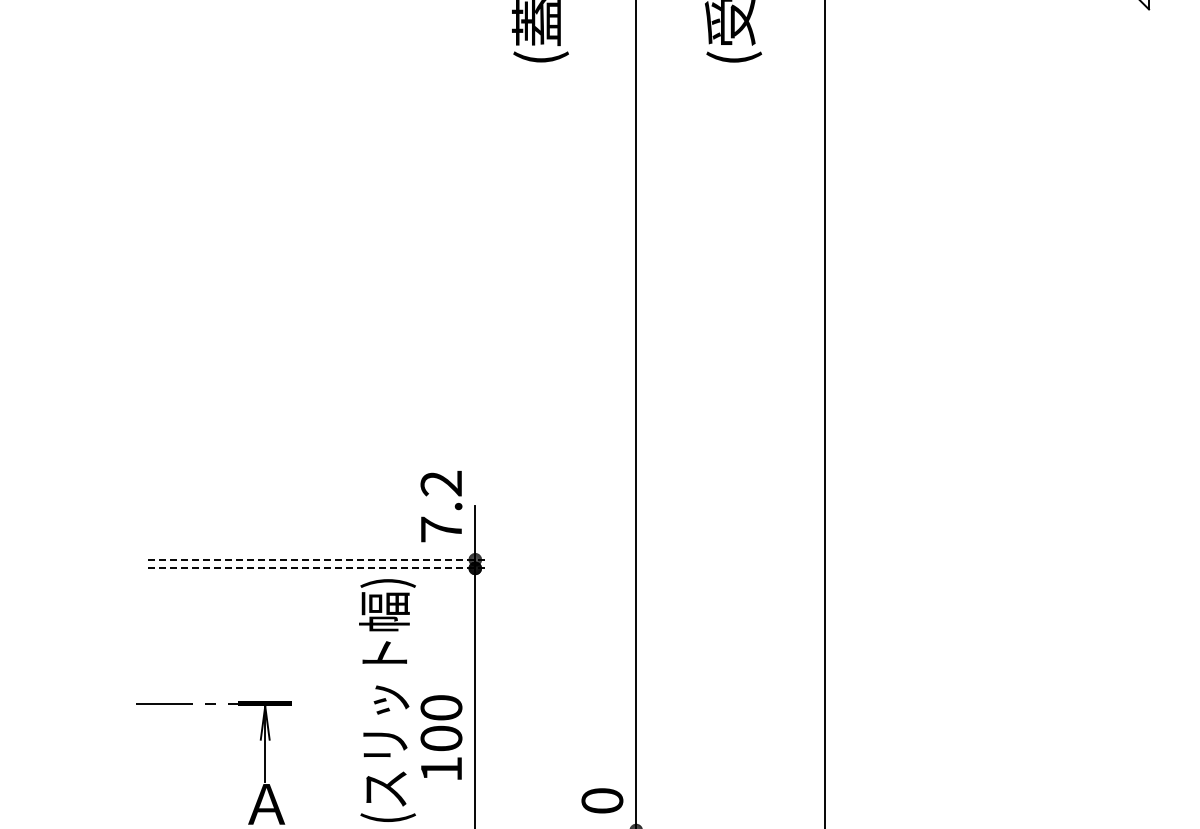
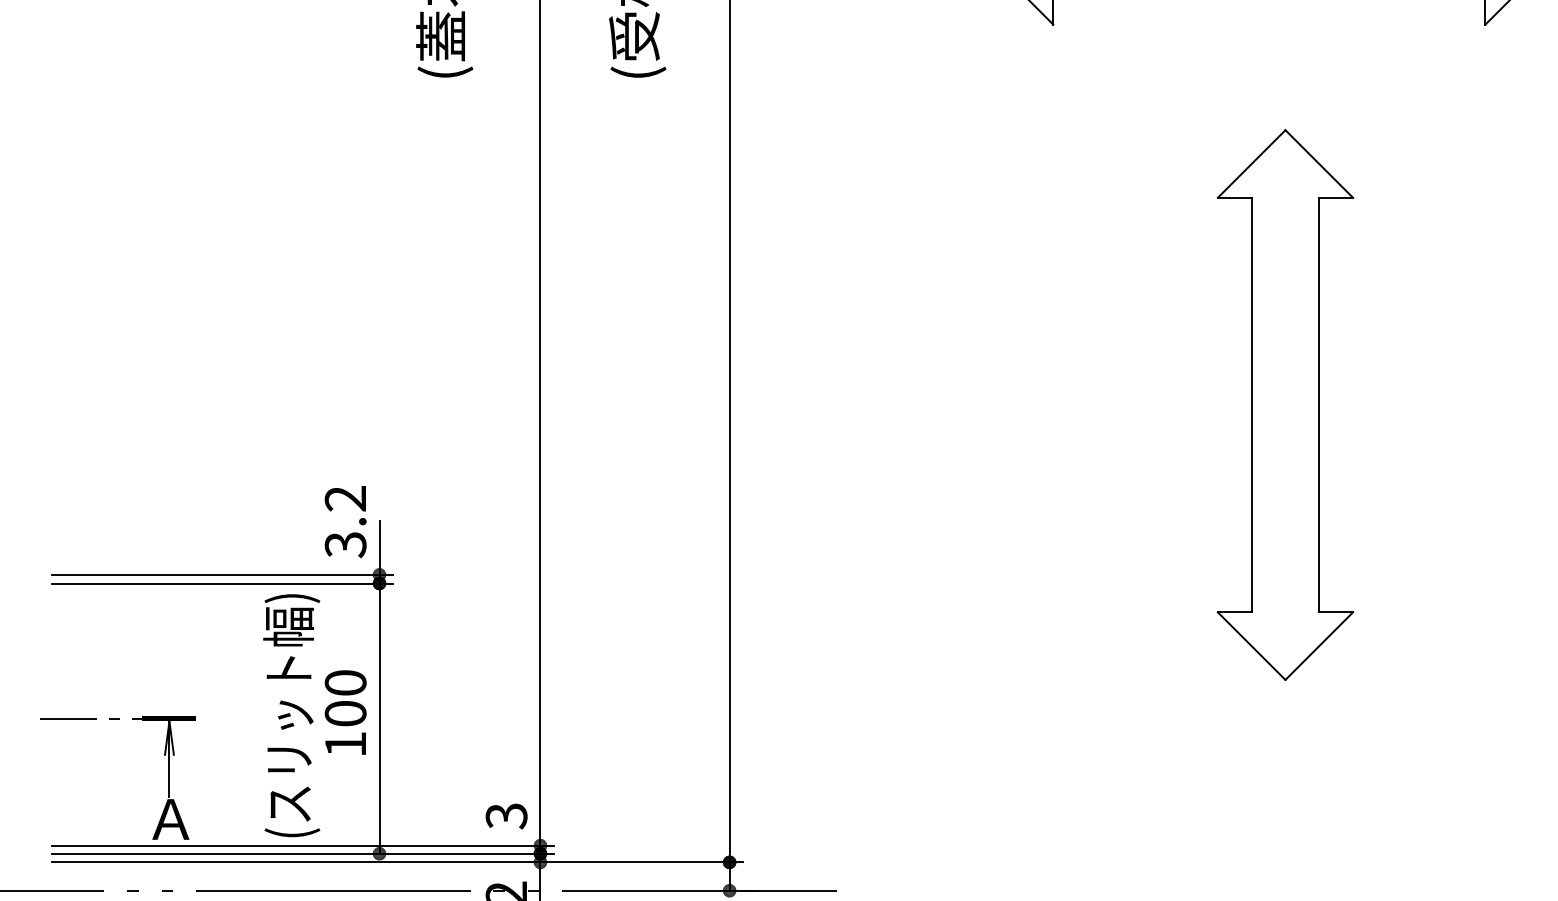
text: (441, 530) -> (345, 545), 7.2 -> 3.2
line: (318, 559) -> (222, 574), dashed -> solid
line: (318, 568) -> (222, 583), dashed -> solid
text: (441, 737) -> (345, 712), moved
text: (602, 801) -> (506, 816), 0 -> 3

